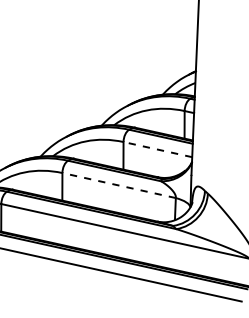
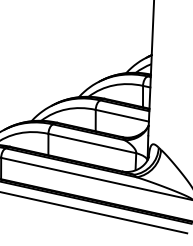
line: (157, 149) -> (122, 115), dashed -> solid
line: (118, 185) -> (91, 143), dashed -> solid

